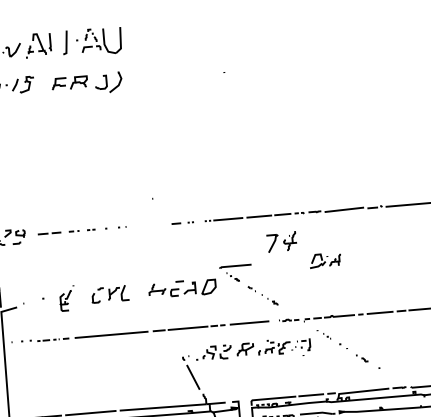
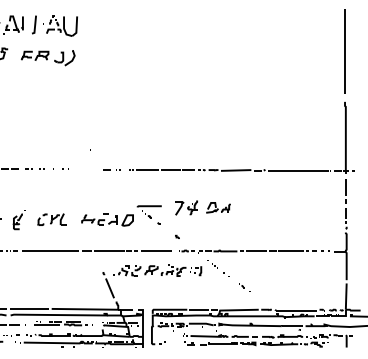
part: (281, 241) -> (186, 207), moved
part: (368, 361) -> (244, 287), size x0.62

